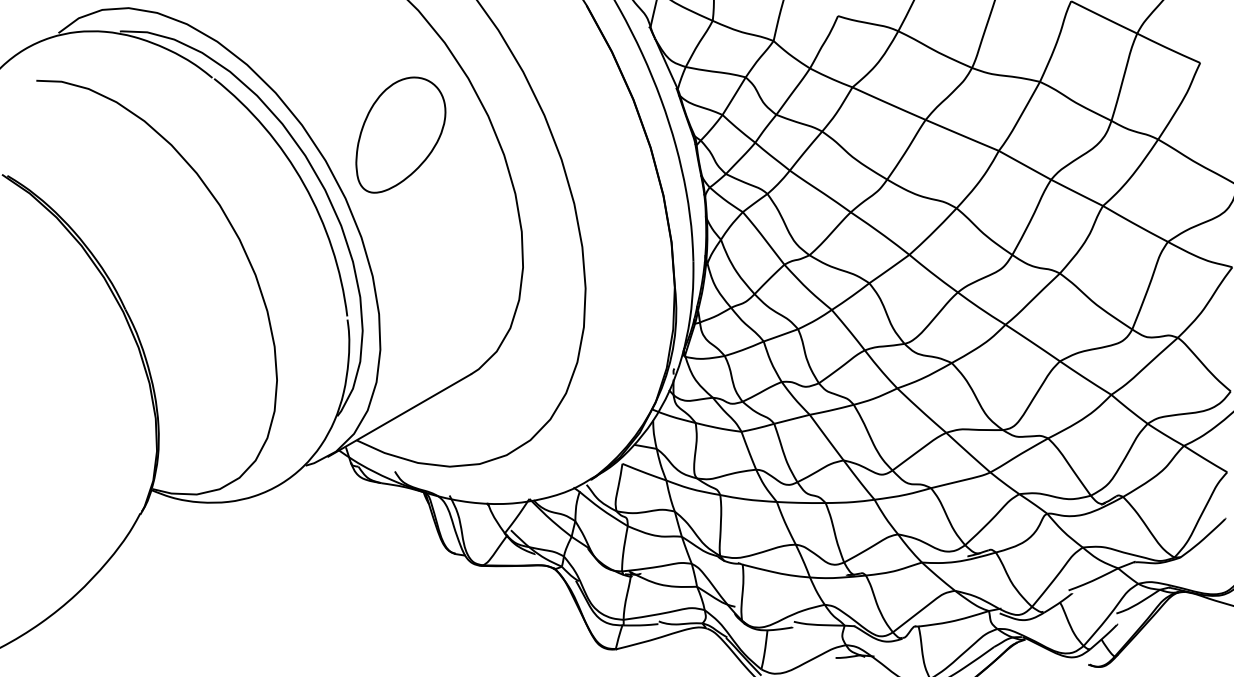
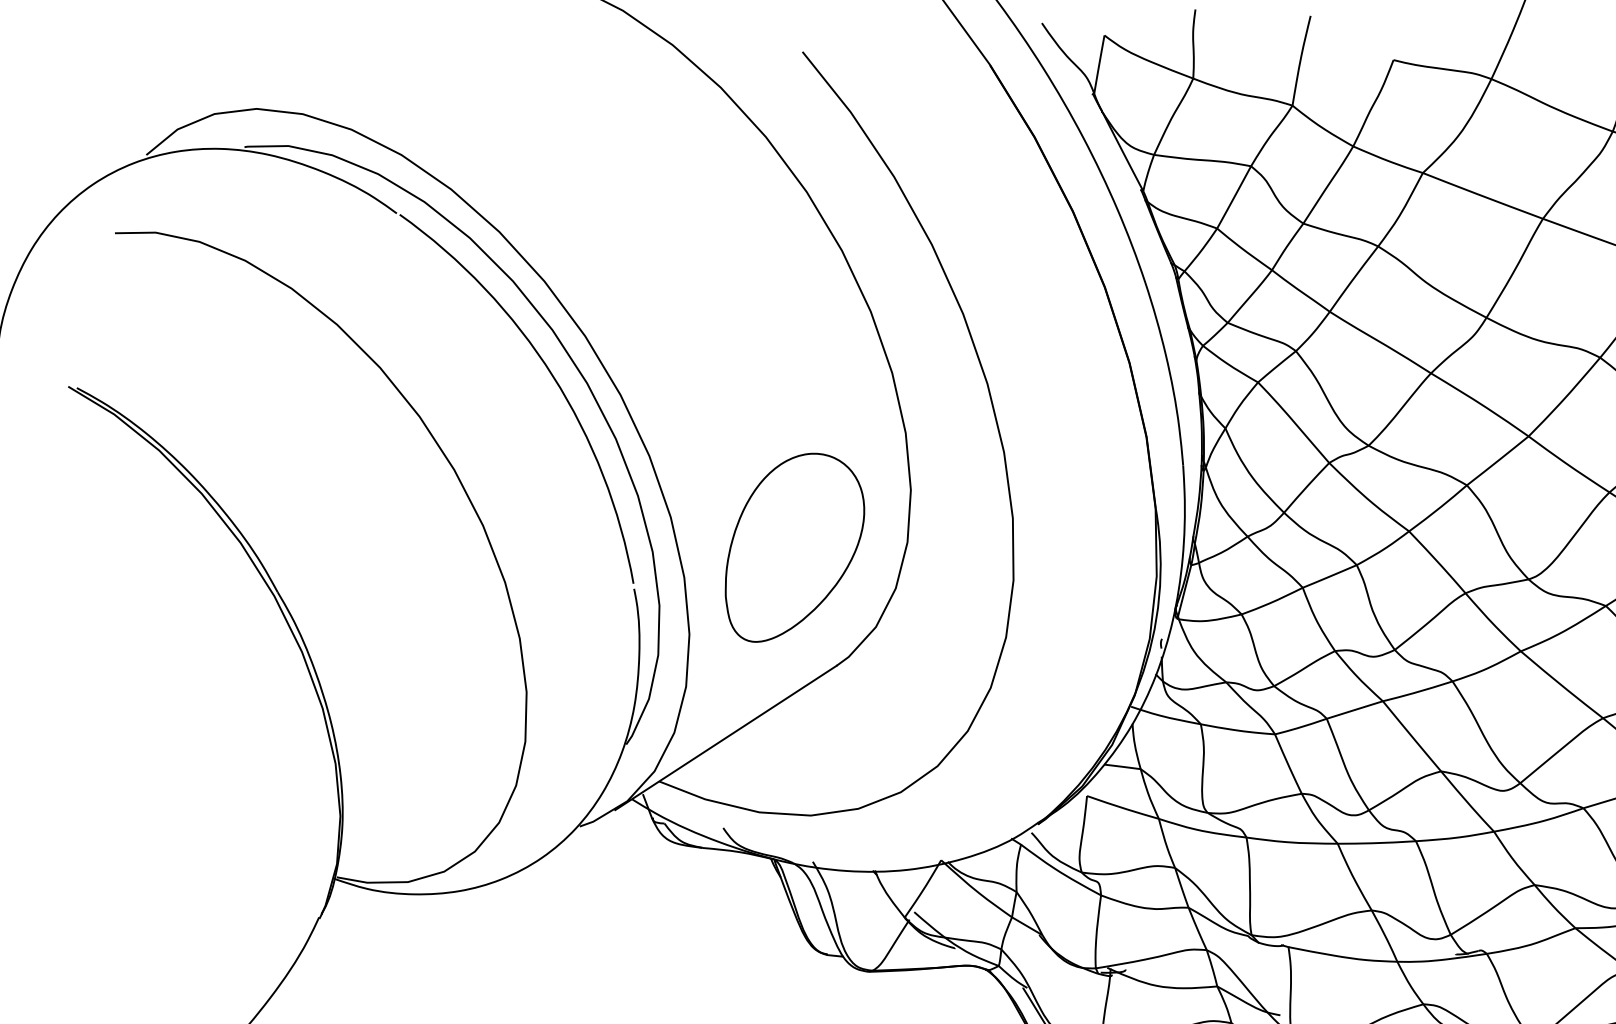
part: (400, 134) -> (794, 546), moved

